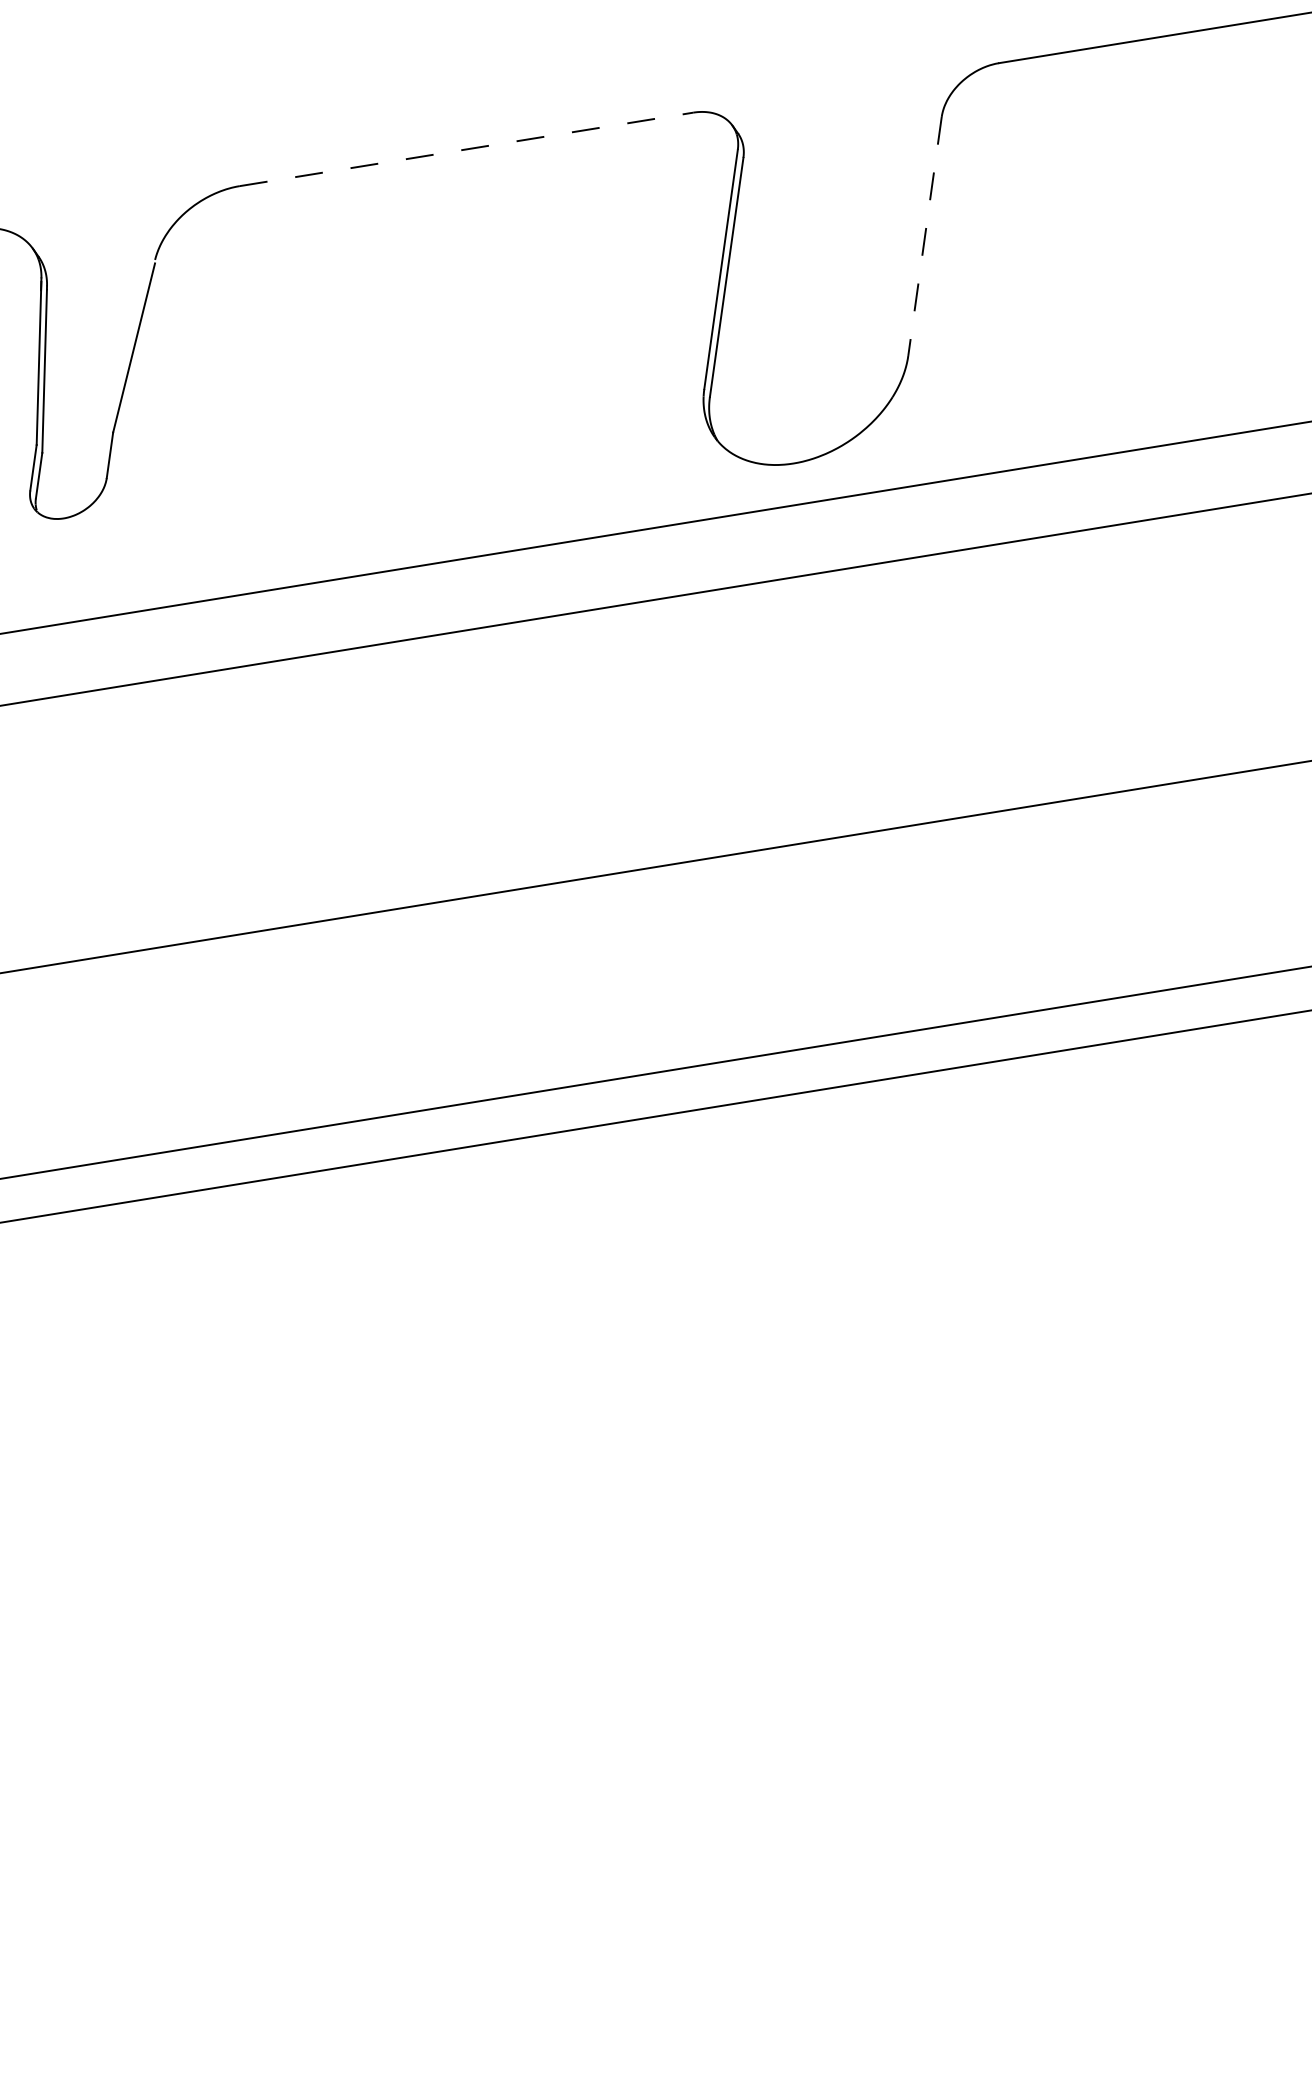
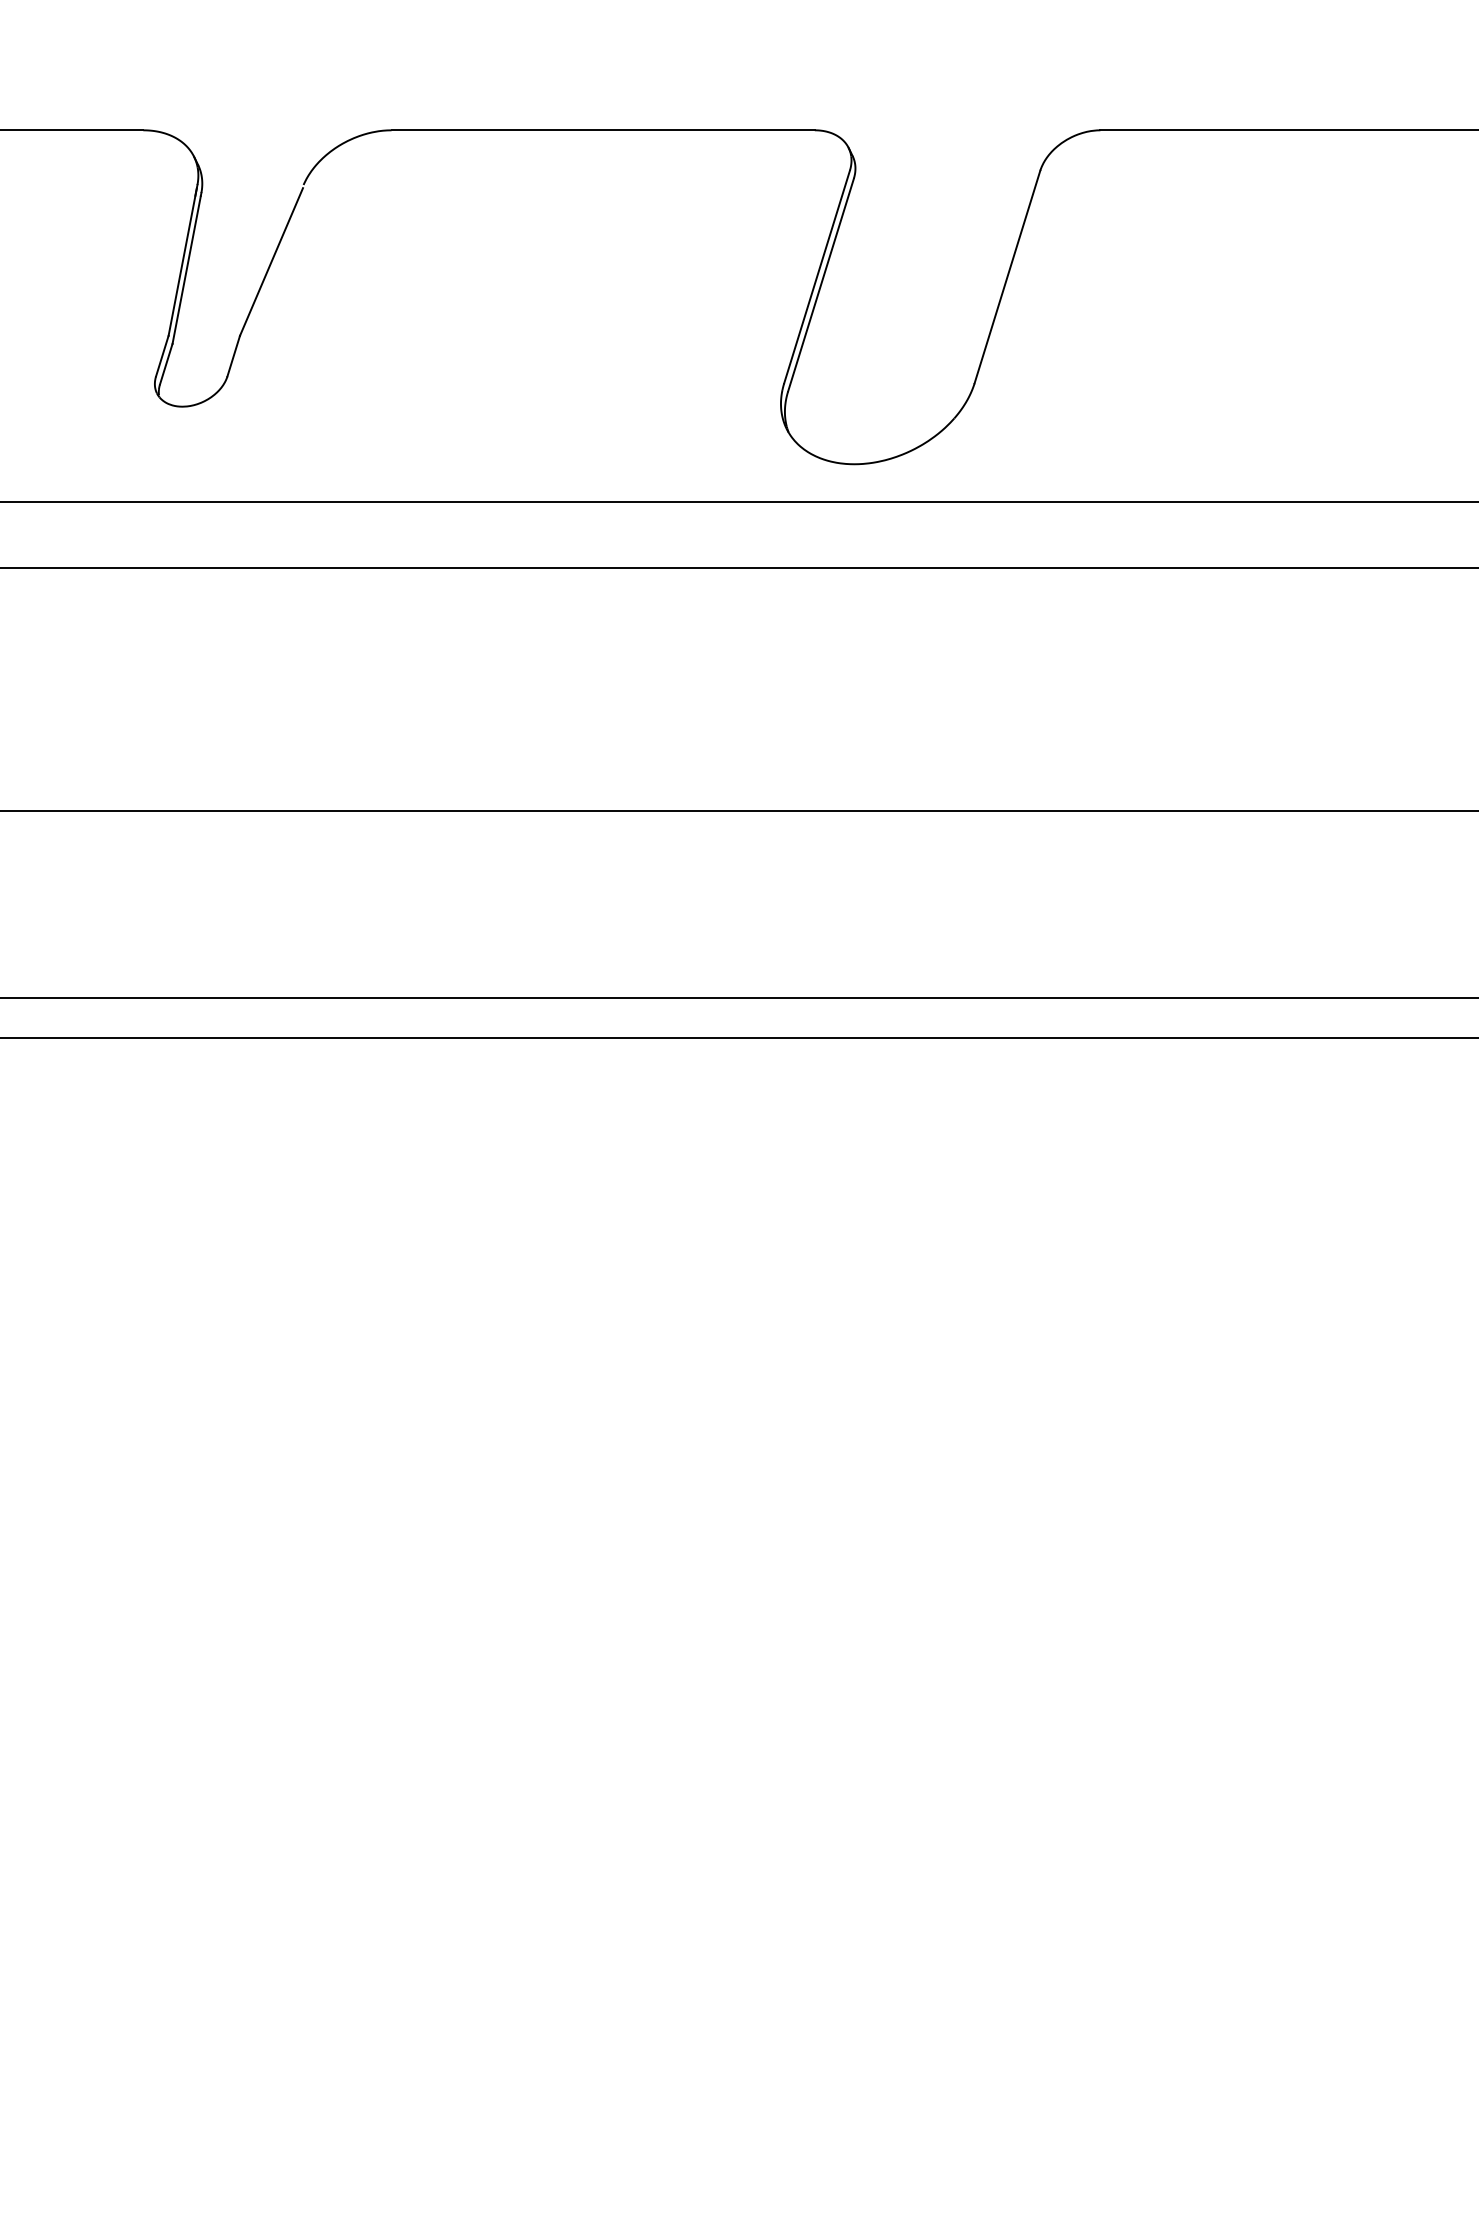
line: (466, 149) -> (603, 130), dashed -> solid
line: (925, 236) -> (1007, 277), dashed -> solid

